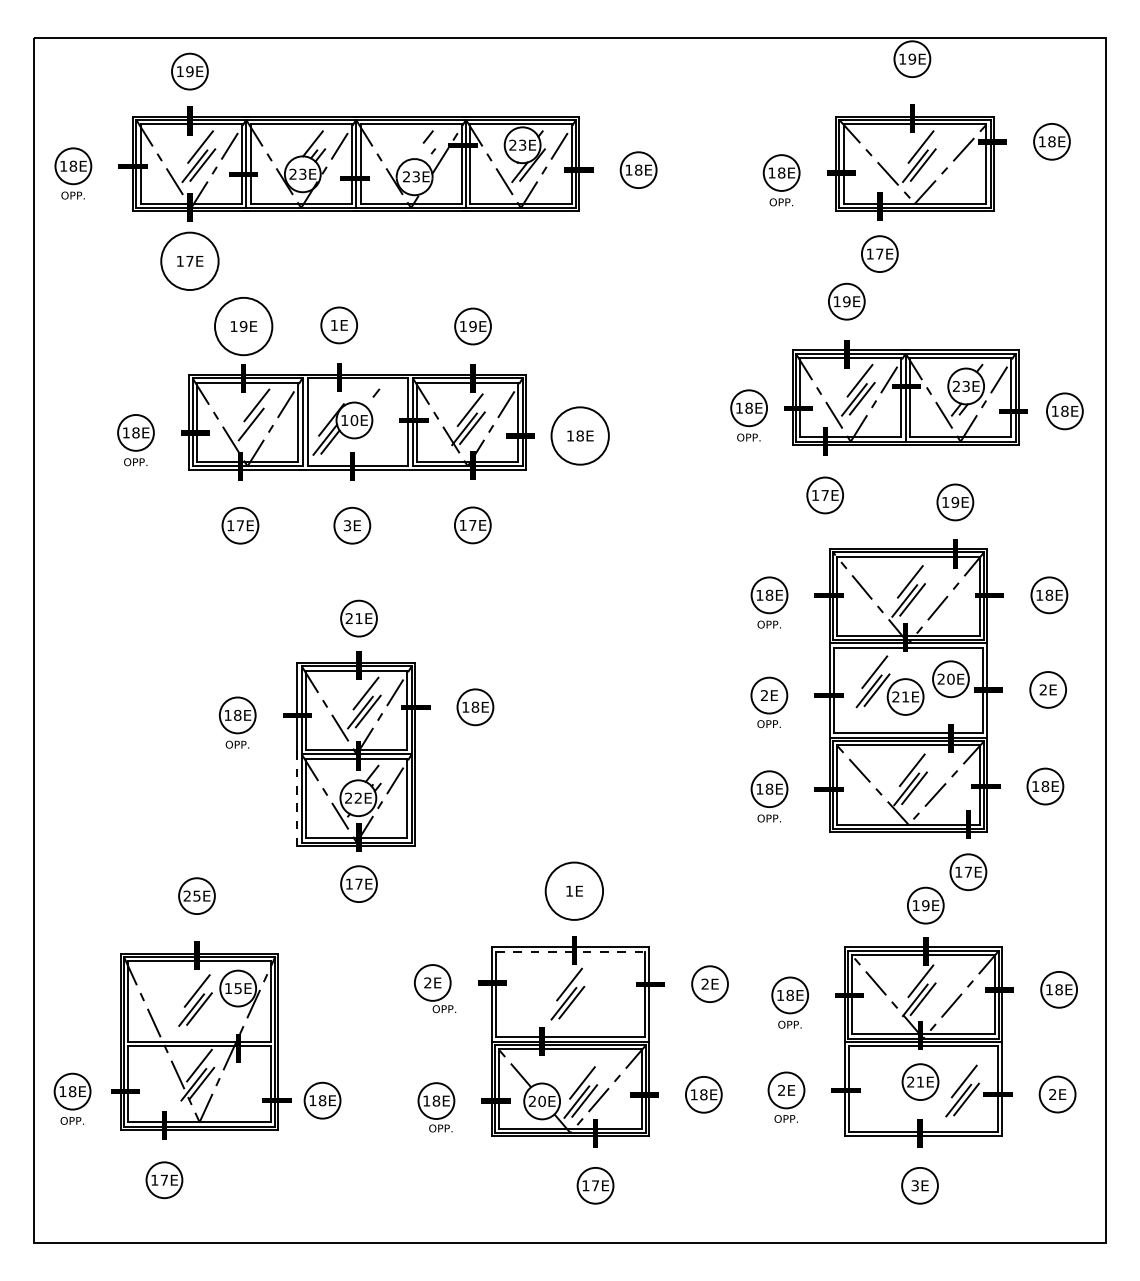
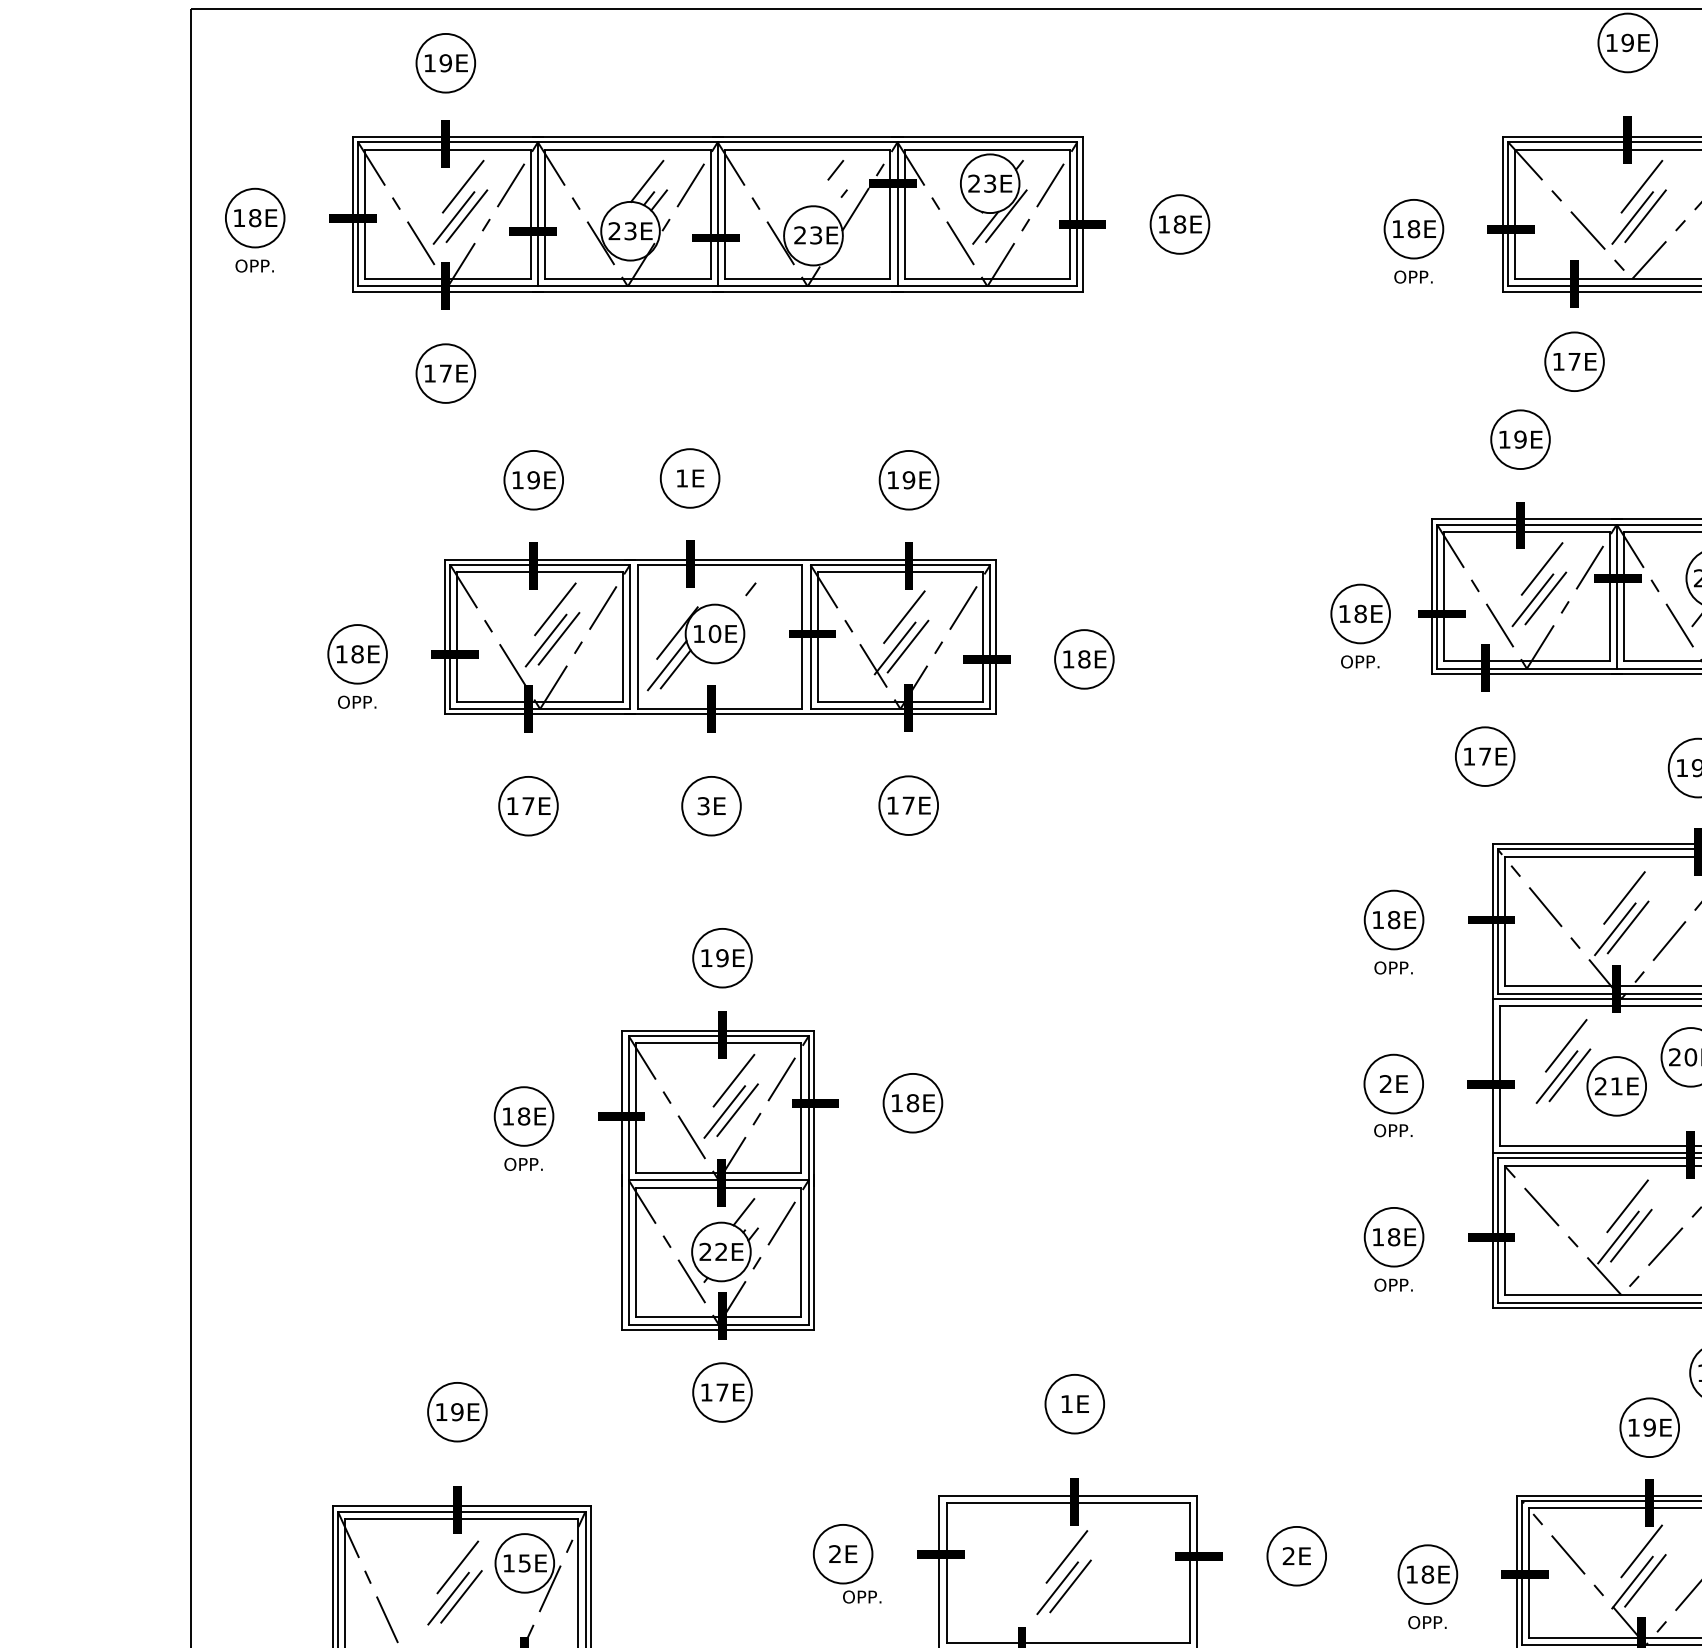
circle: (189, 261) -> (445, 373), size x0.62
circle: (243, 326) -> (533, 480), size x0.62
line: (258, 423) -> (558, 638), added
circle: (580, 435) -> (1084, 658), size x0.62
text: (353, 618) -> (713, 957), 21E -> 19E
line: (297, 799) -> (621, 1254), dashed -> solid
circle: (574, 891) -> (1075, 1404), size x0.62
text: (191, 895) -> (448, 1411), 25E -> 19E
line: (571, 951) -> (1070, 1502), dashed -> solid

